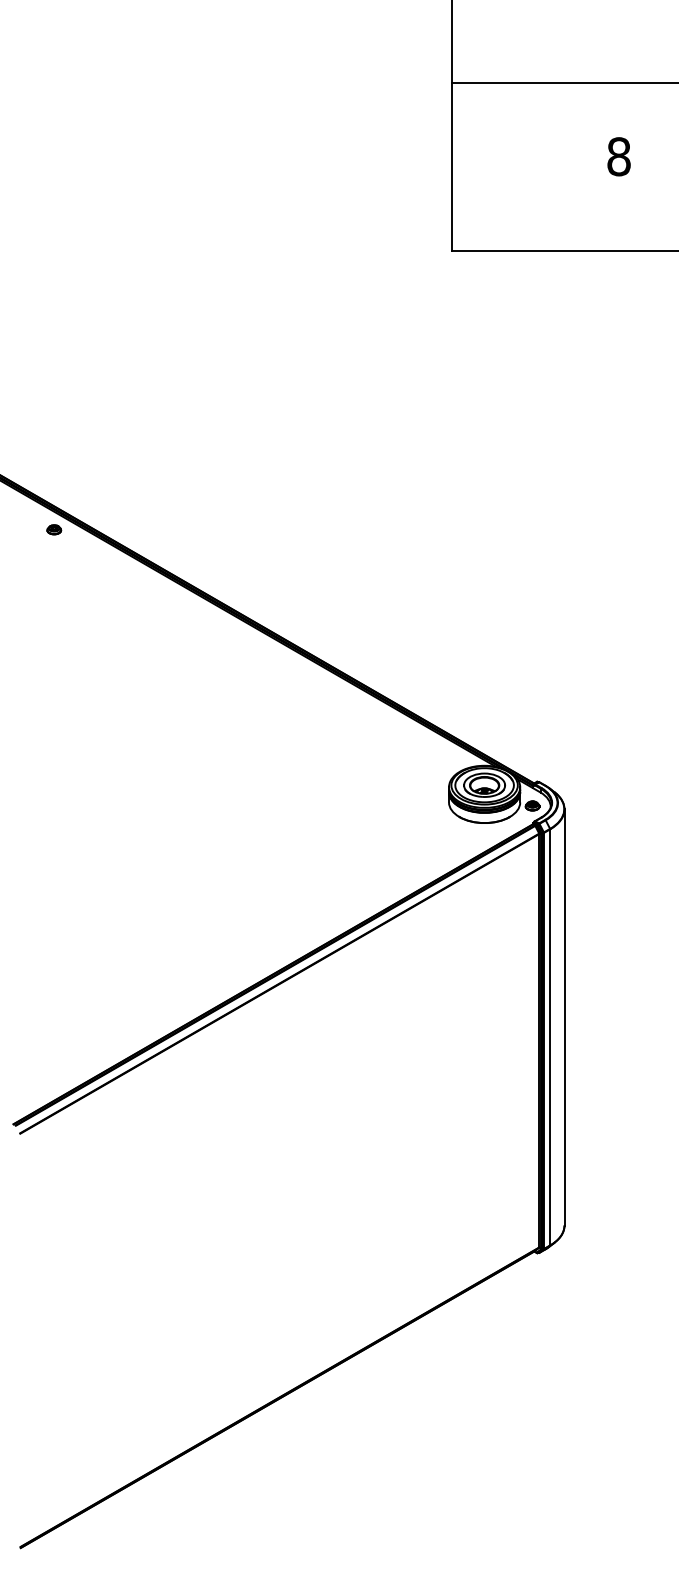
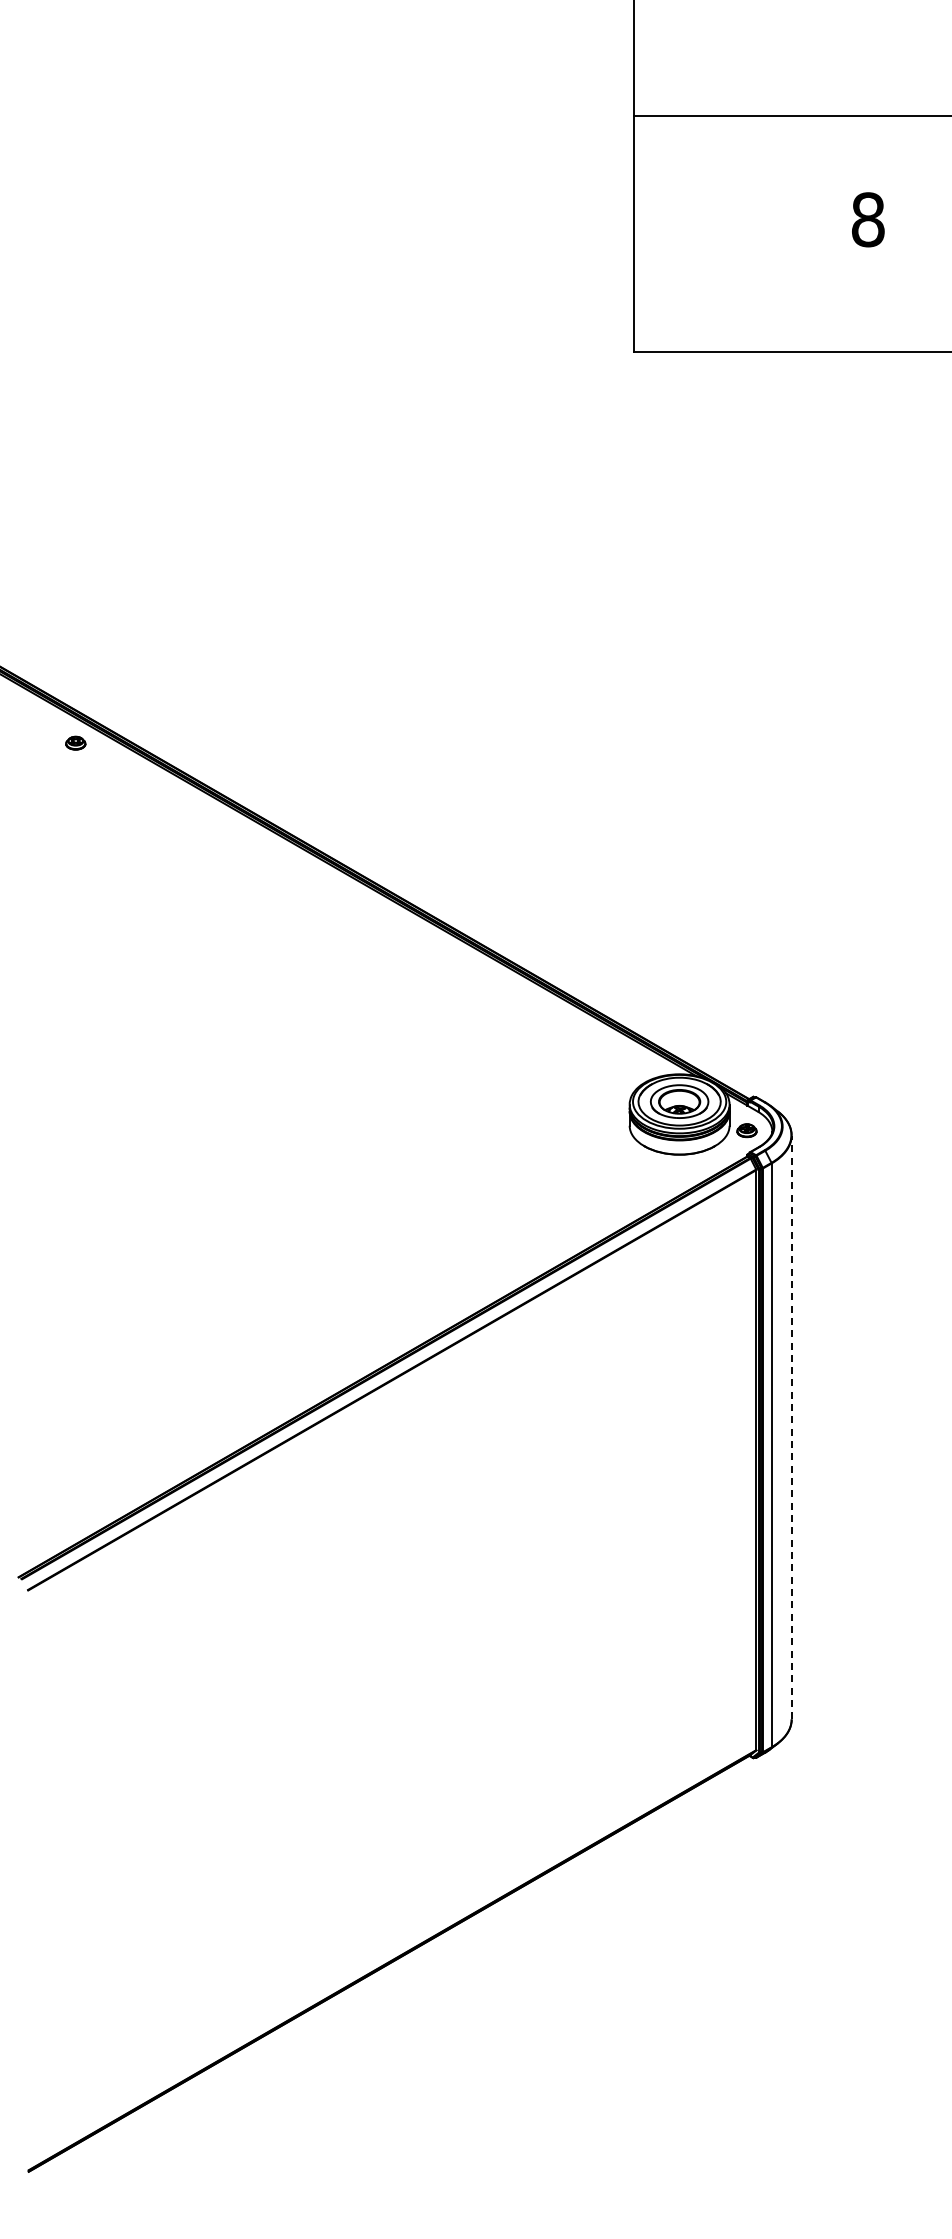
line: (564, 1017) -> (791, 1427), solid -> dashed

